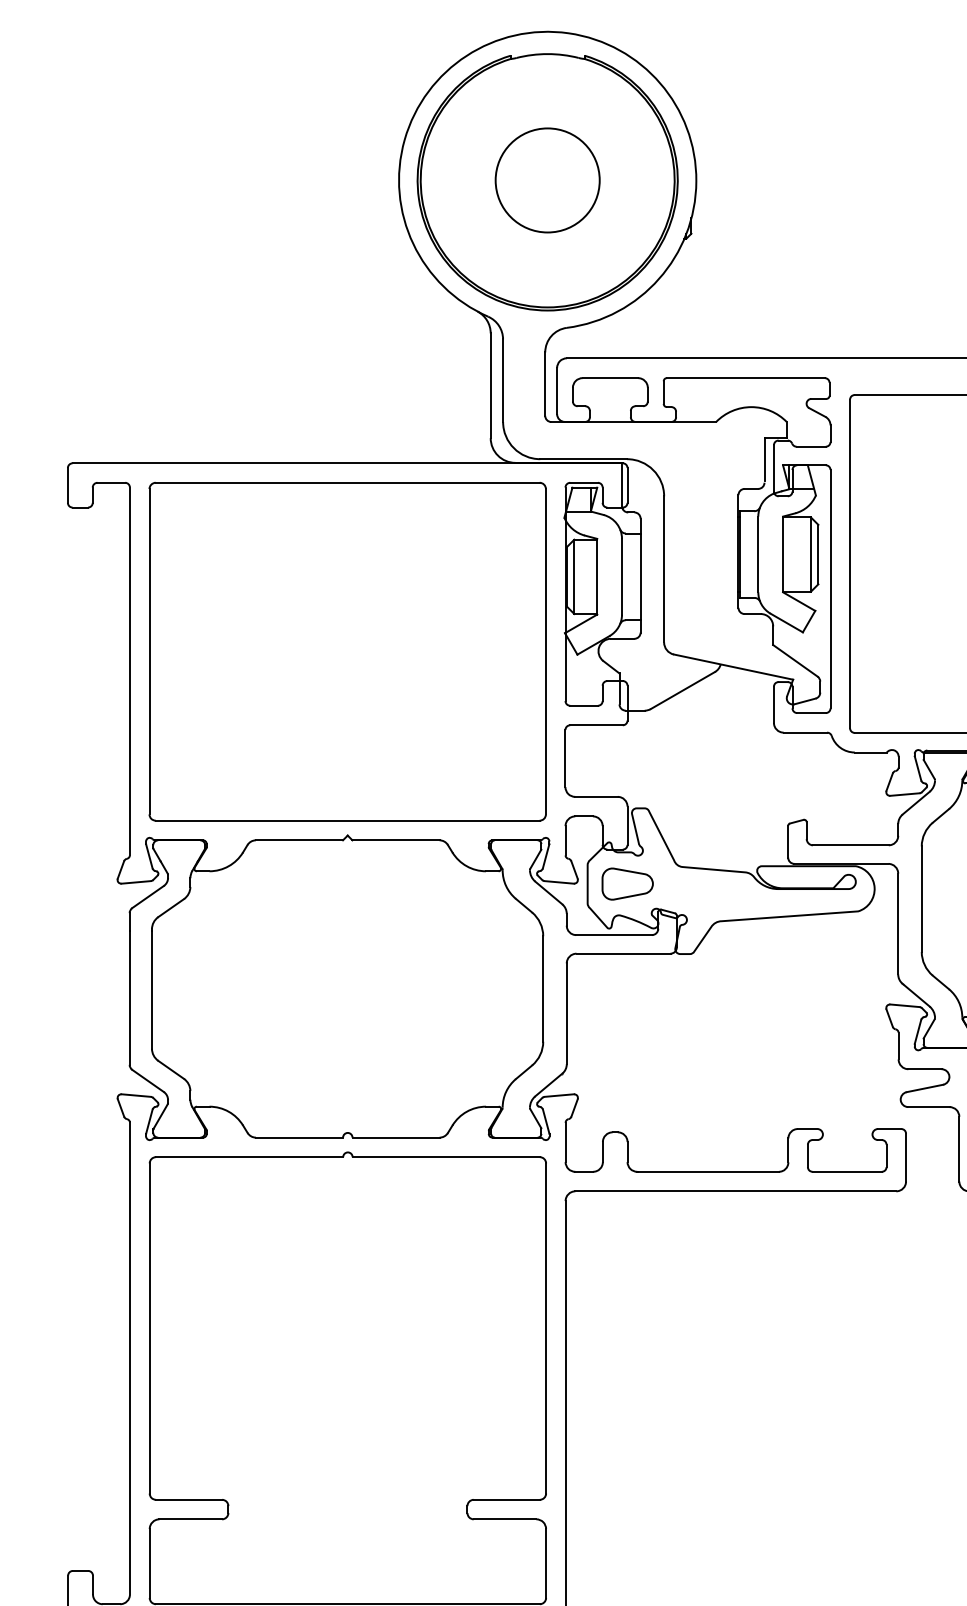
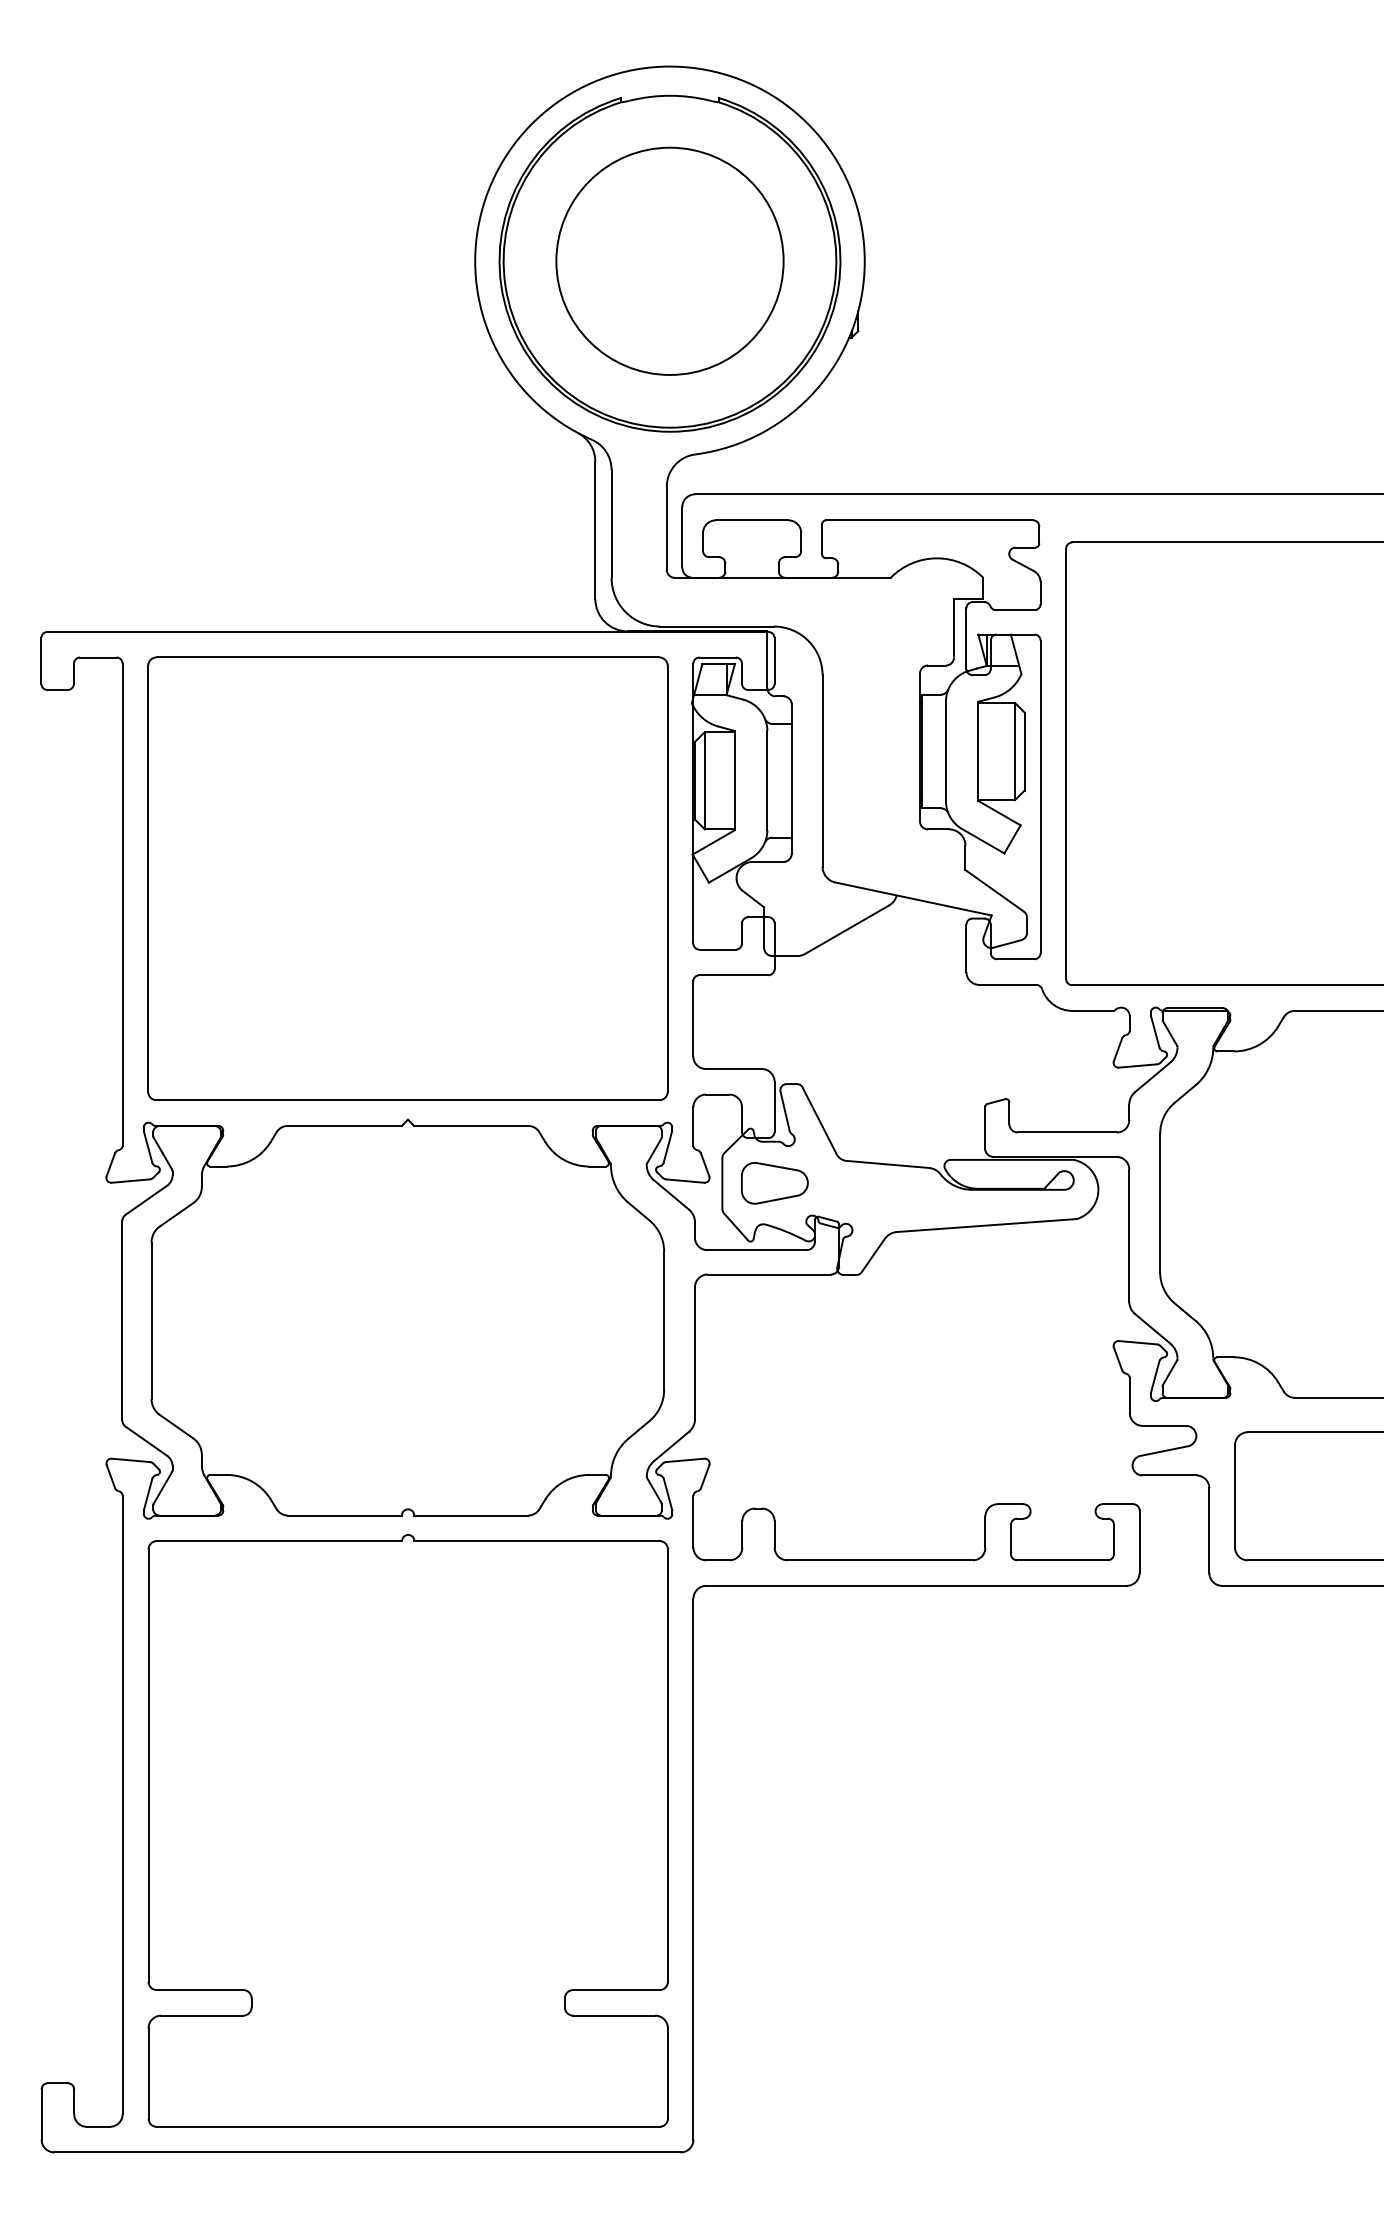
circle: (547, 179) -> (669, 260), size x1.67

